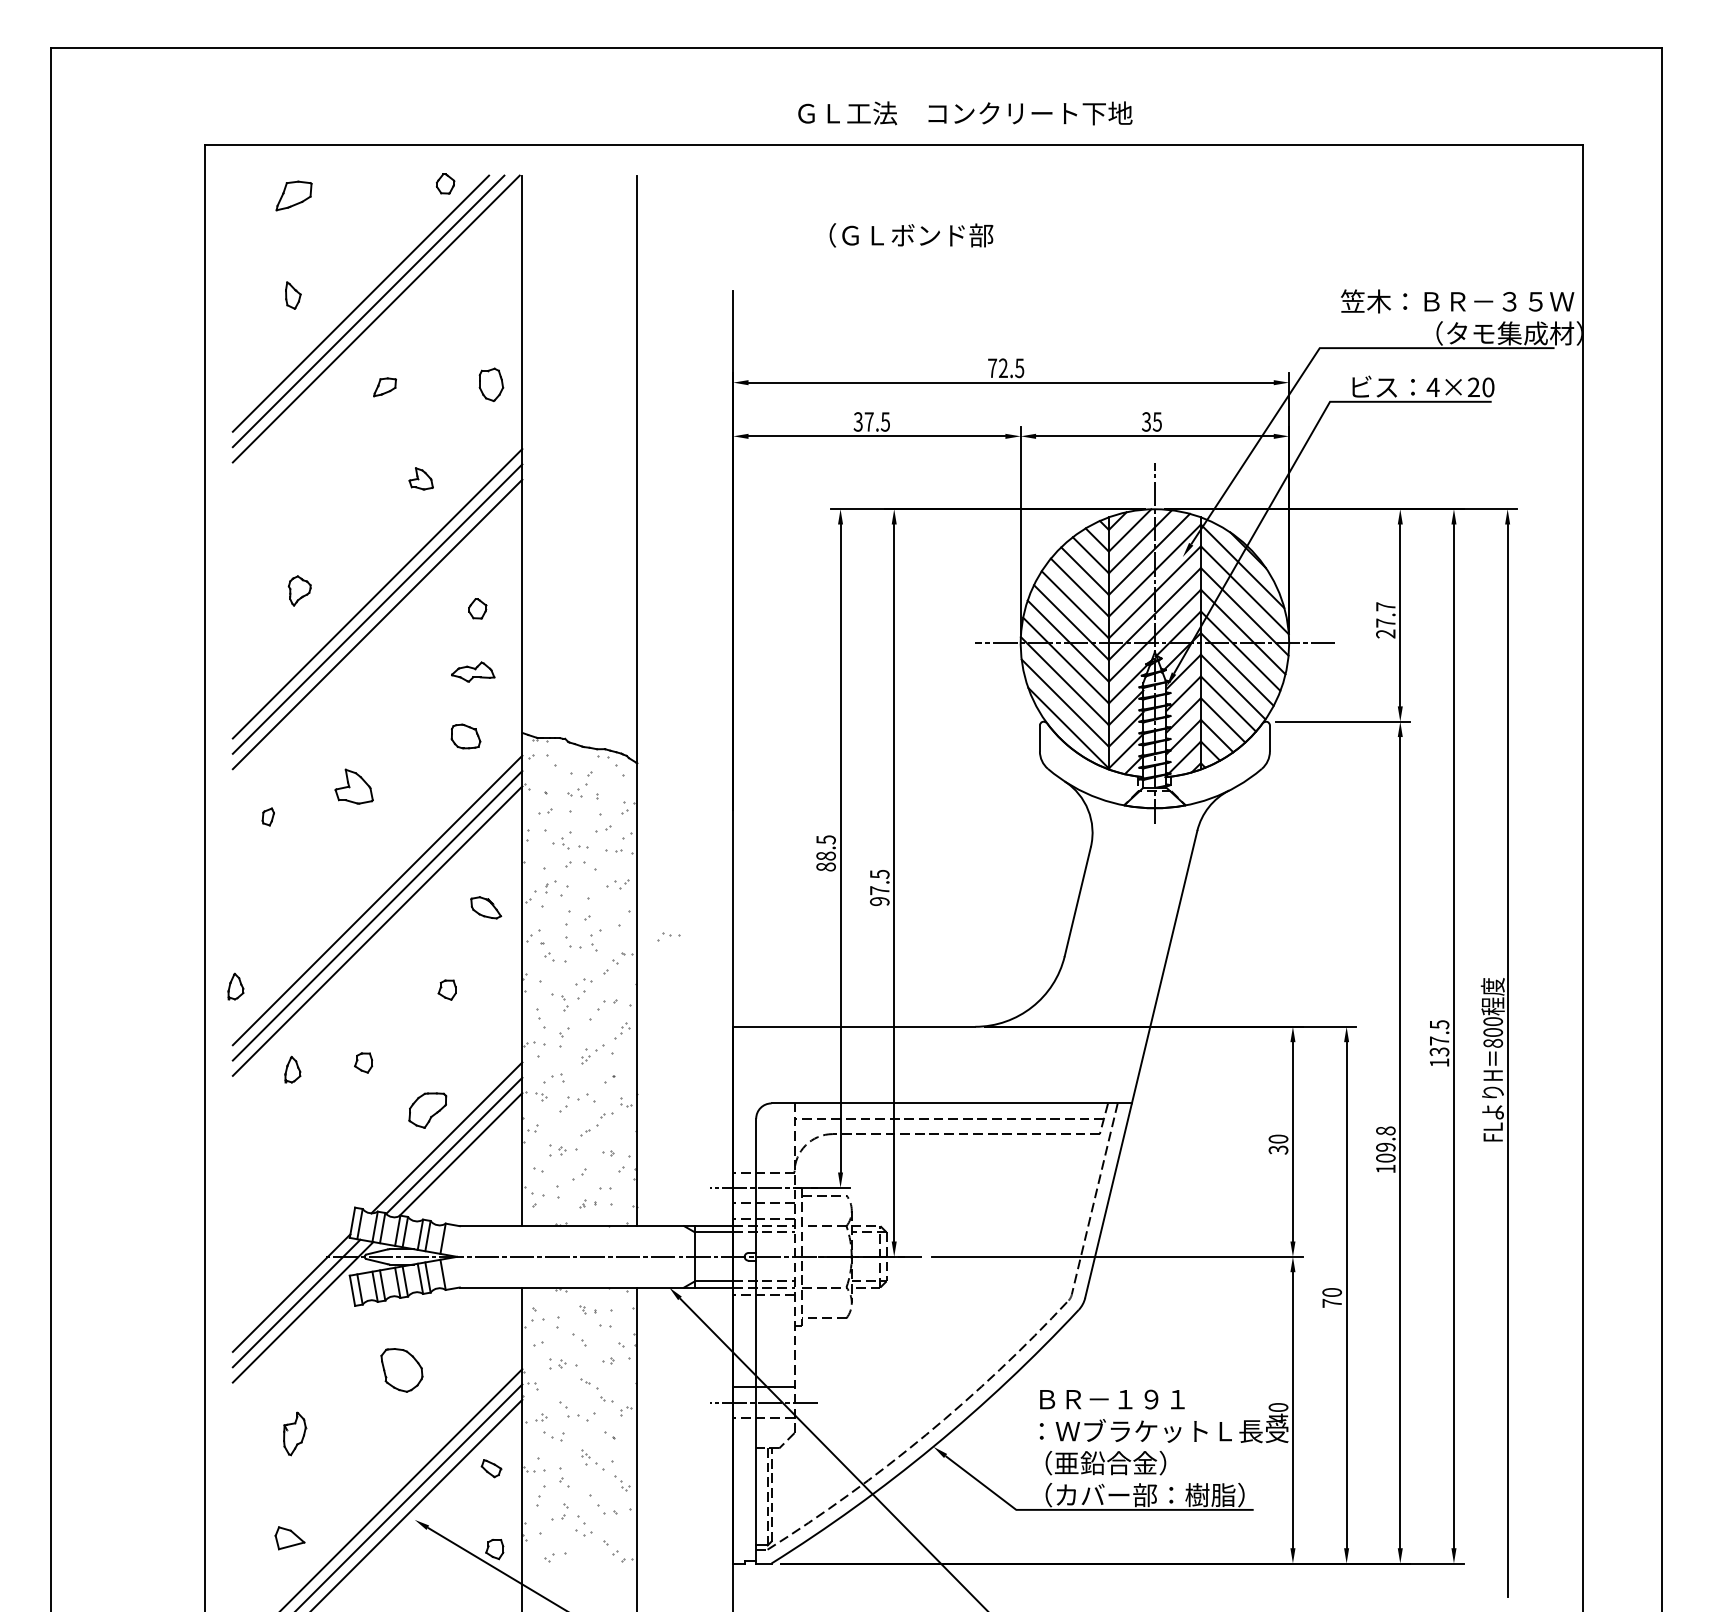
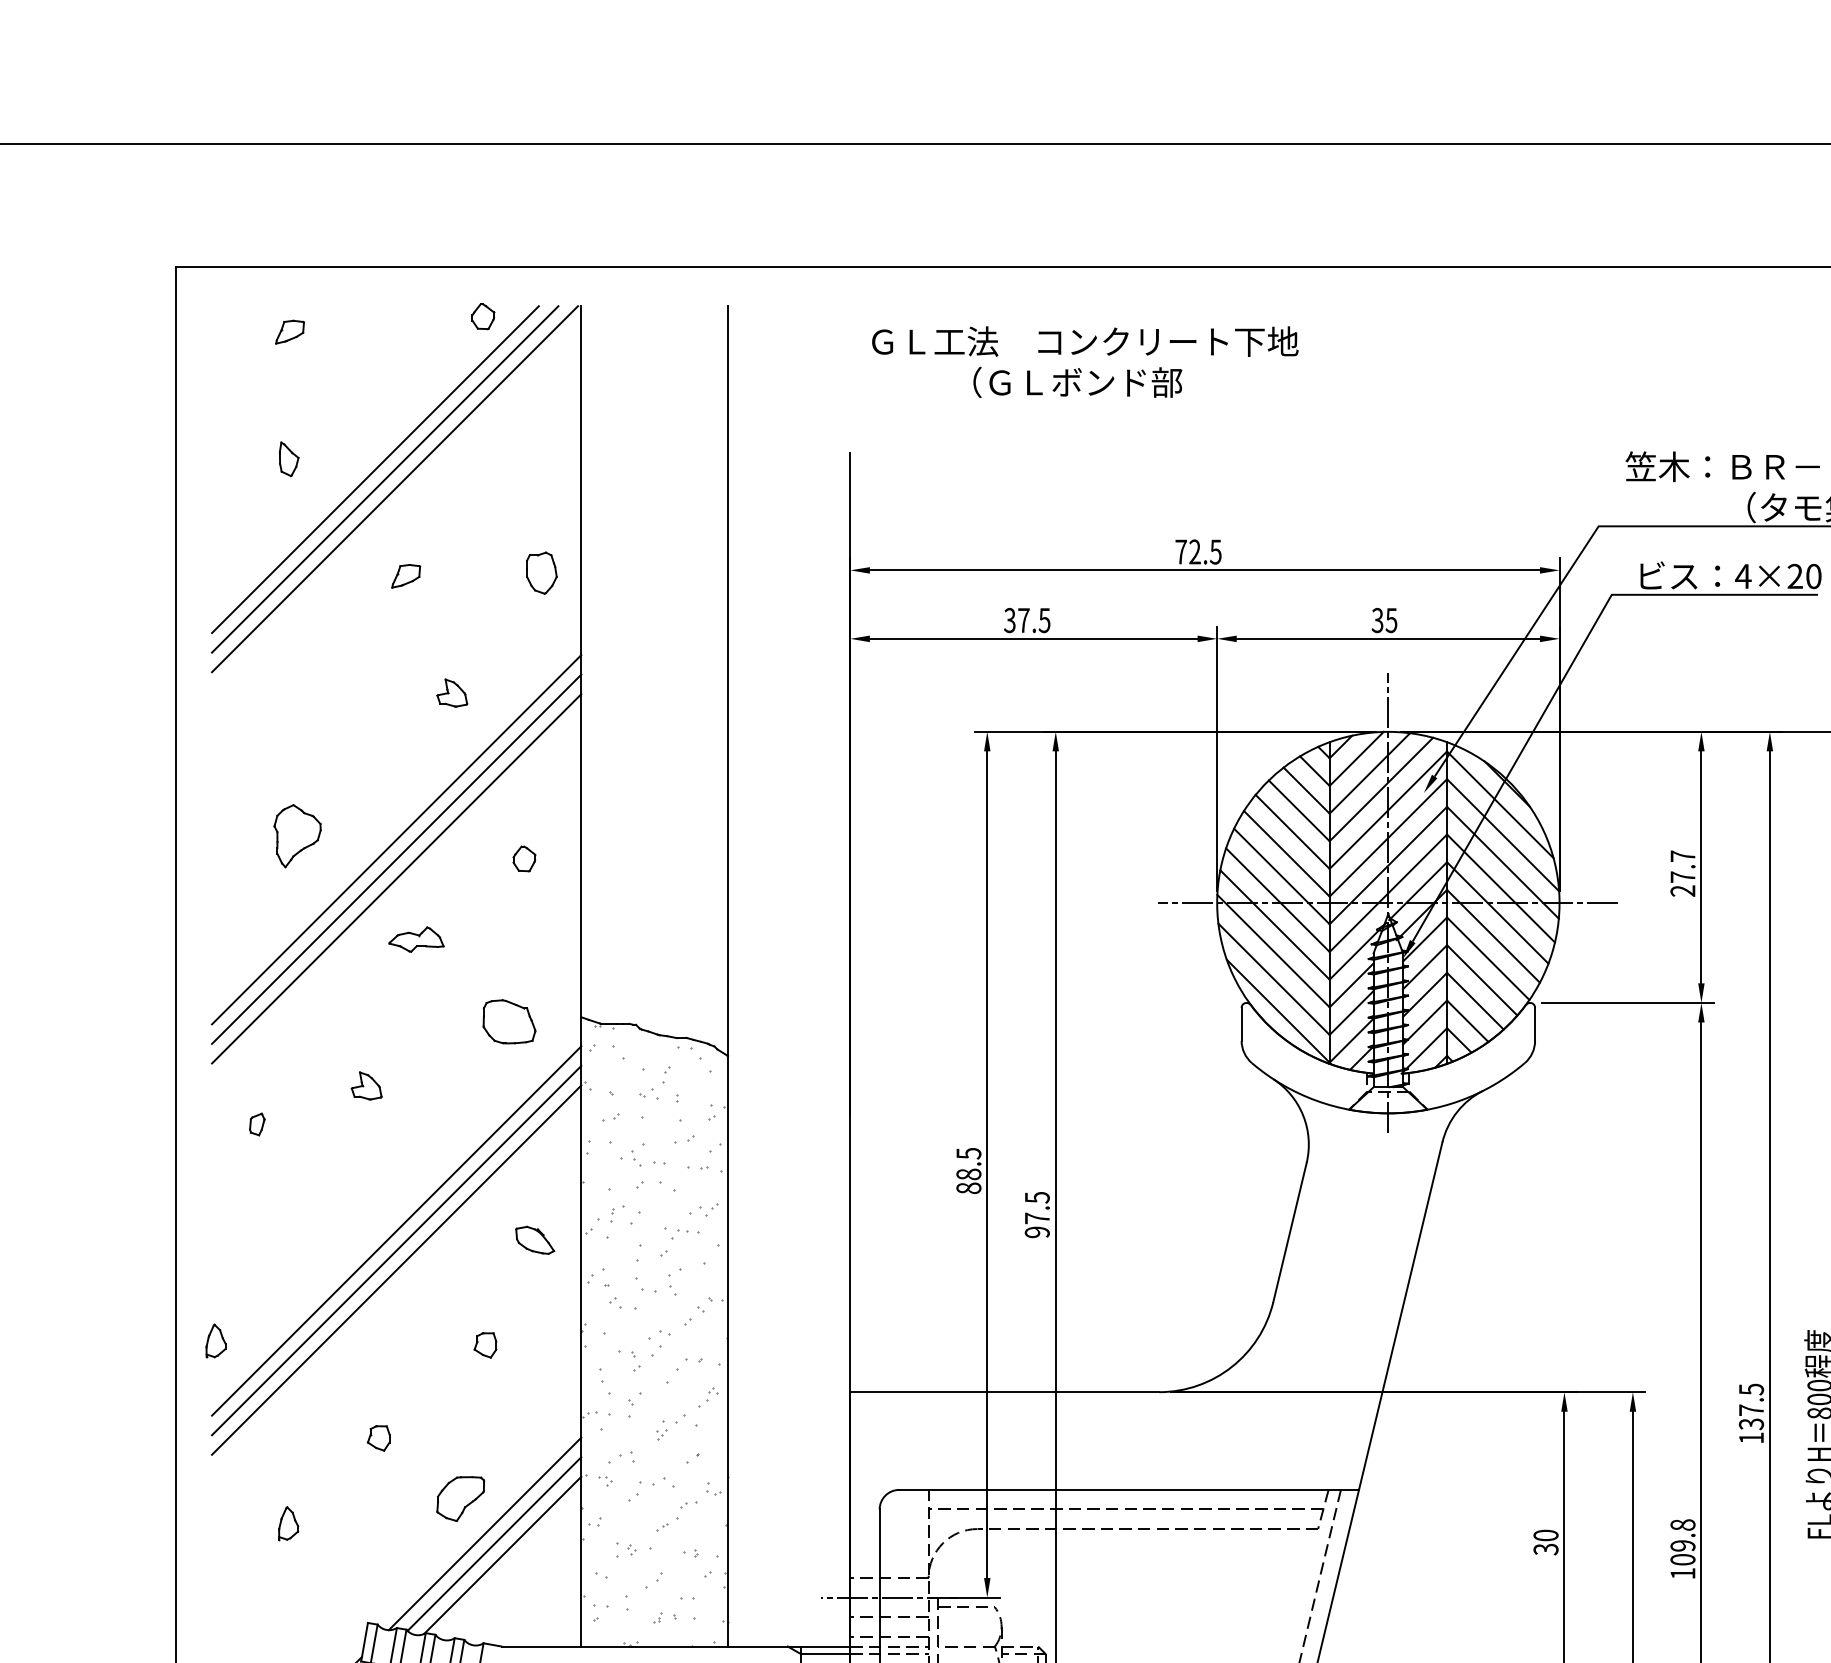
text: (965, 113) -> (1085, 341), moved
part: (293, 195) -> (289, 331), size x0.62
part: (299, 590) -> (297, 835), size x1.67
part: (473, 671) -> (416, 938), moved
part: (465, 736) -> (508, 1021), size x1.43
part: (353, 786) -> (365, 1085), size x0.62
part: (668, 936) -> (684, 1233), moved
part: (292, 1069) -> (288, 1523), moved

